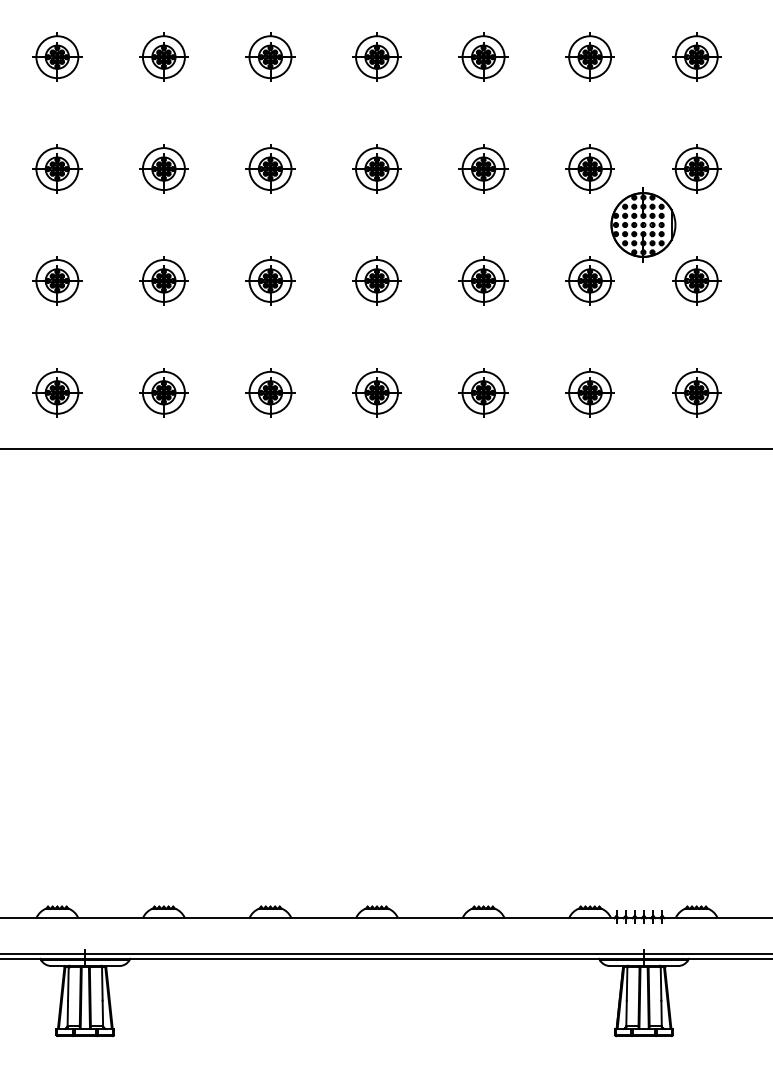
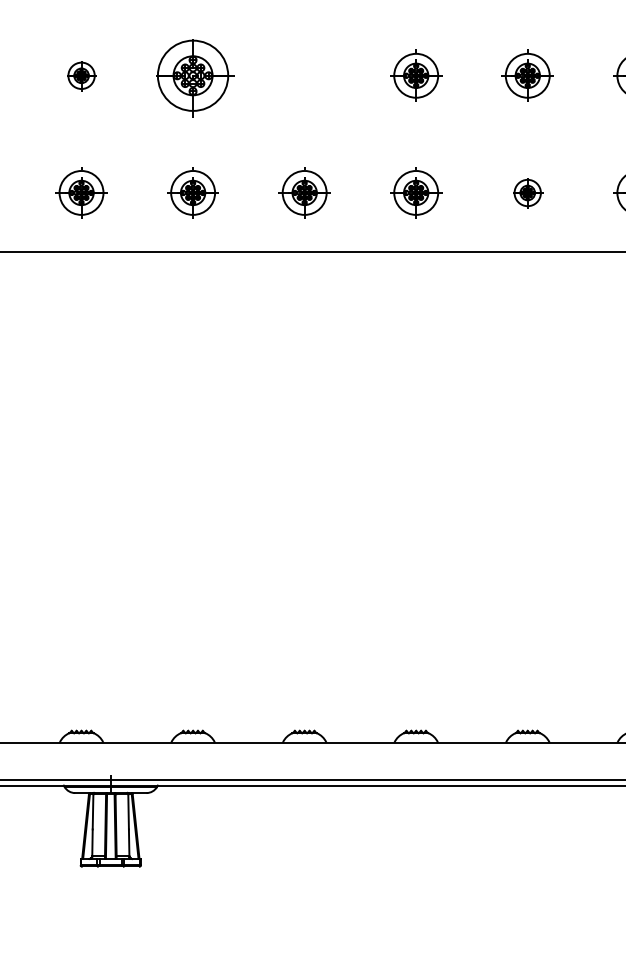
part: (57, 280) -> (81, 75), size x0.6
part: (163, 280) -> (192, 75), size x1.6
part: (270, 280) -> (304, 75), removed
part: (483, 392) -> (527, 192), size x0.6

